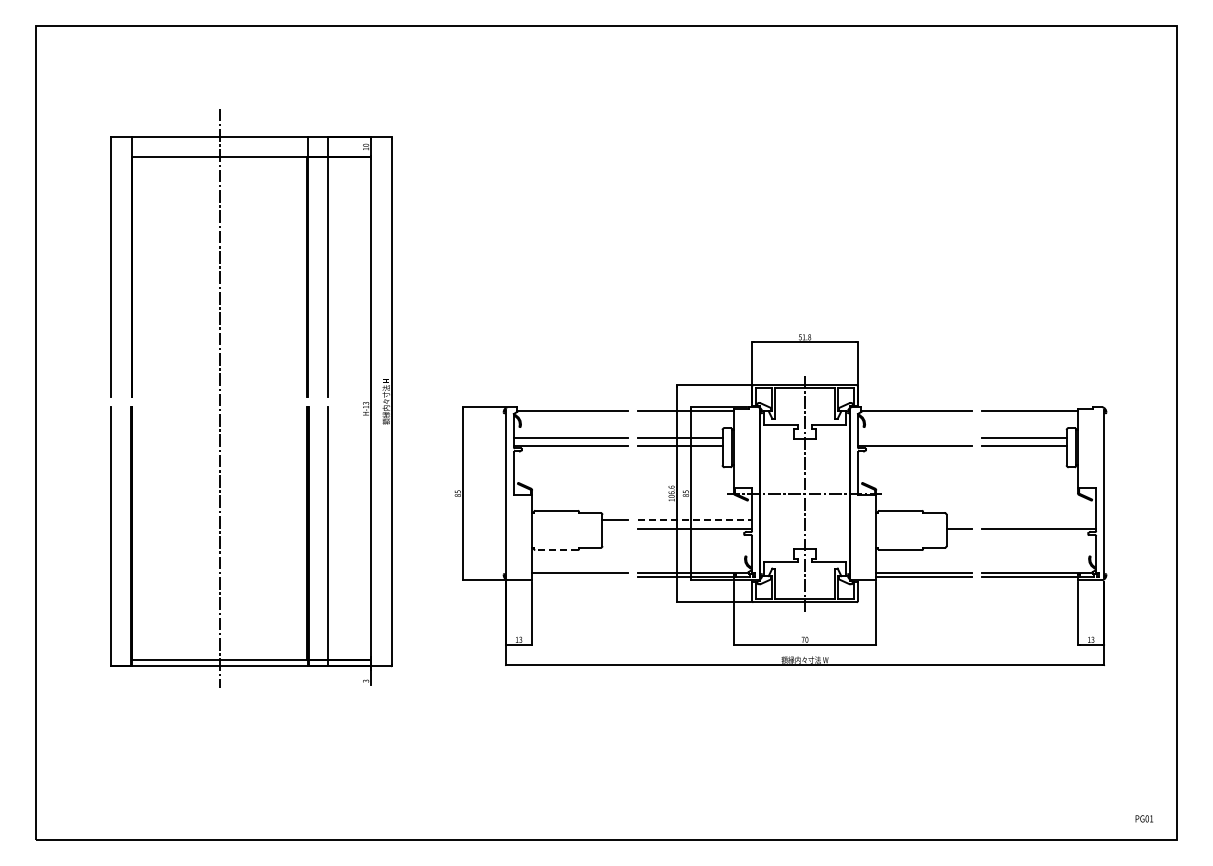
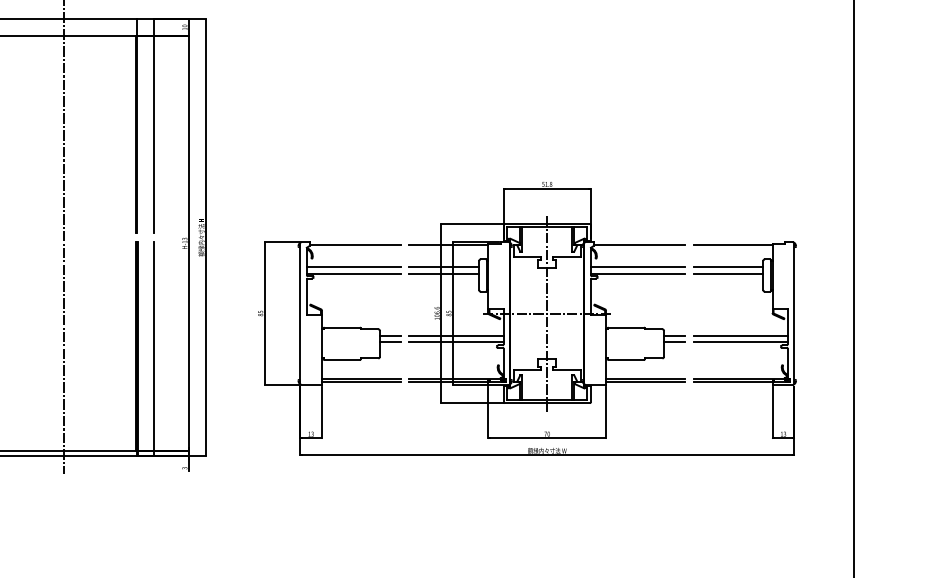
line: (914, 437) -> (637, 267), added
line: (695, 520) -> (456, 335), dashed -> solid
line: (959, 520) -> (674, 335), added
line: (1039, 520) -> (740, 335), added
line: (614, 528) -> (389, 342), added
line: (556, 550) -> (342, 360), dashed -> solid
line: (579, 576) -> (361, 381), added

